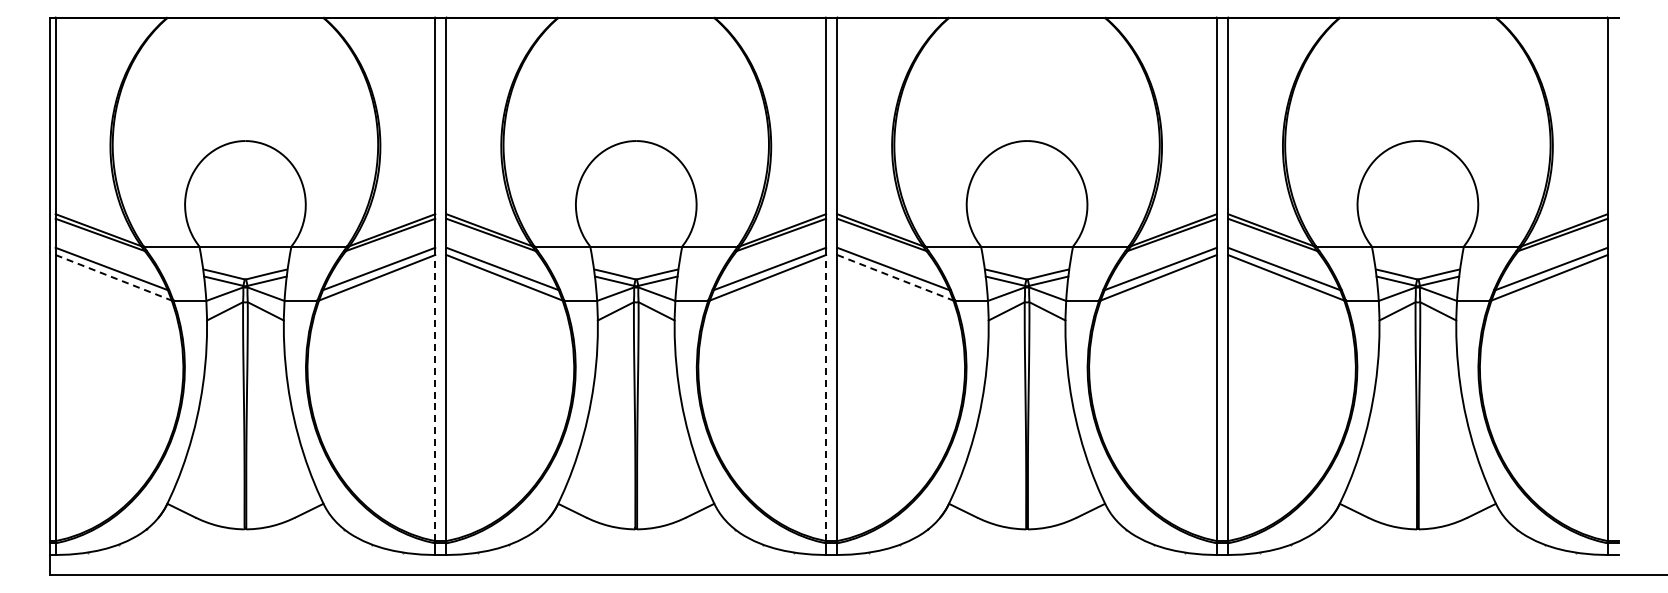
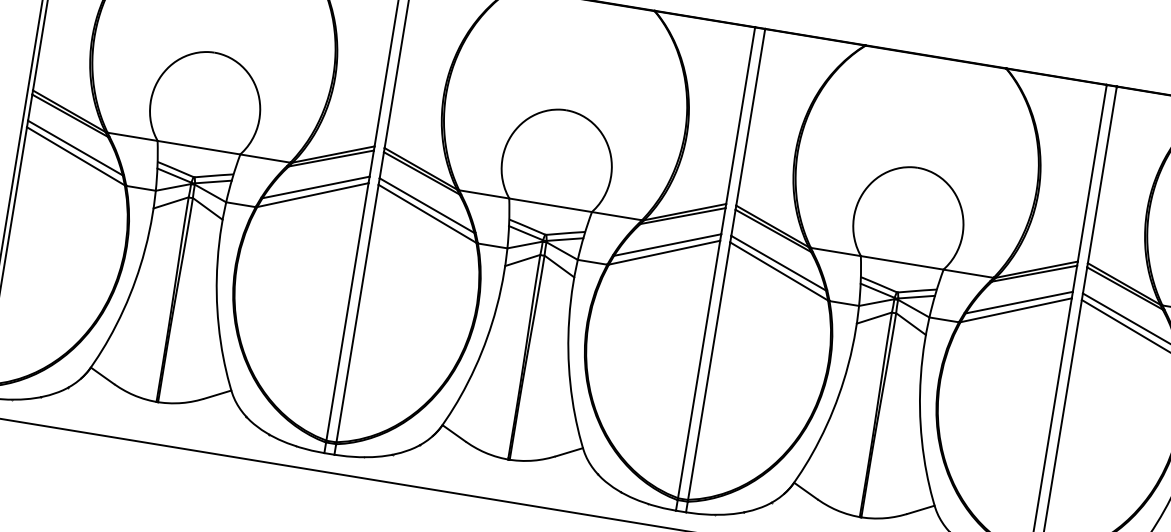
line: (114, 277) -> (76, 156), dashed -> solid
line: (895, 277) -> (779, 271), dashed -> solid
line: (435, 397) -> (347, 311), dashed -> solid
line: (826, 397) -> (699, 369), dashed -> solid

